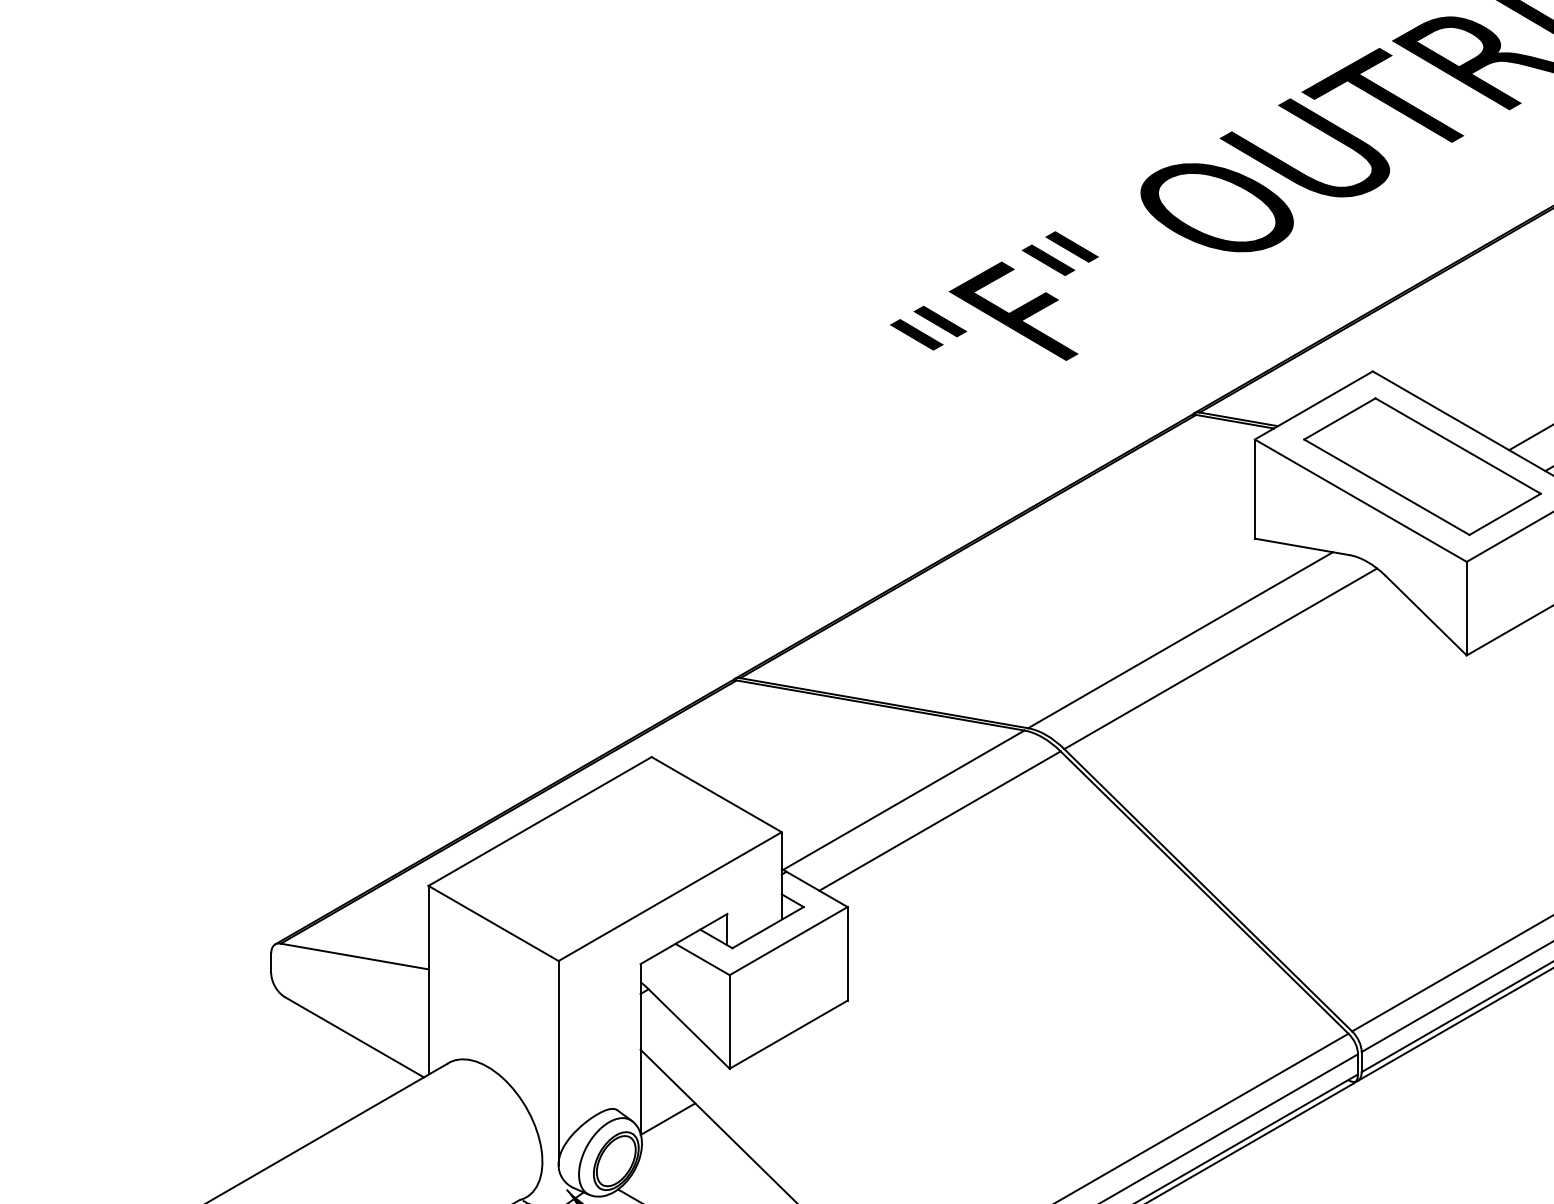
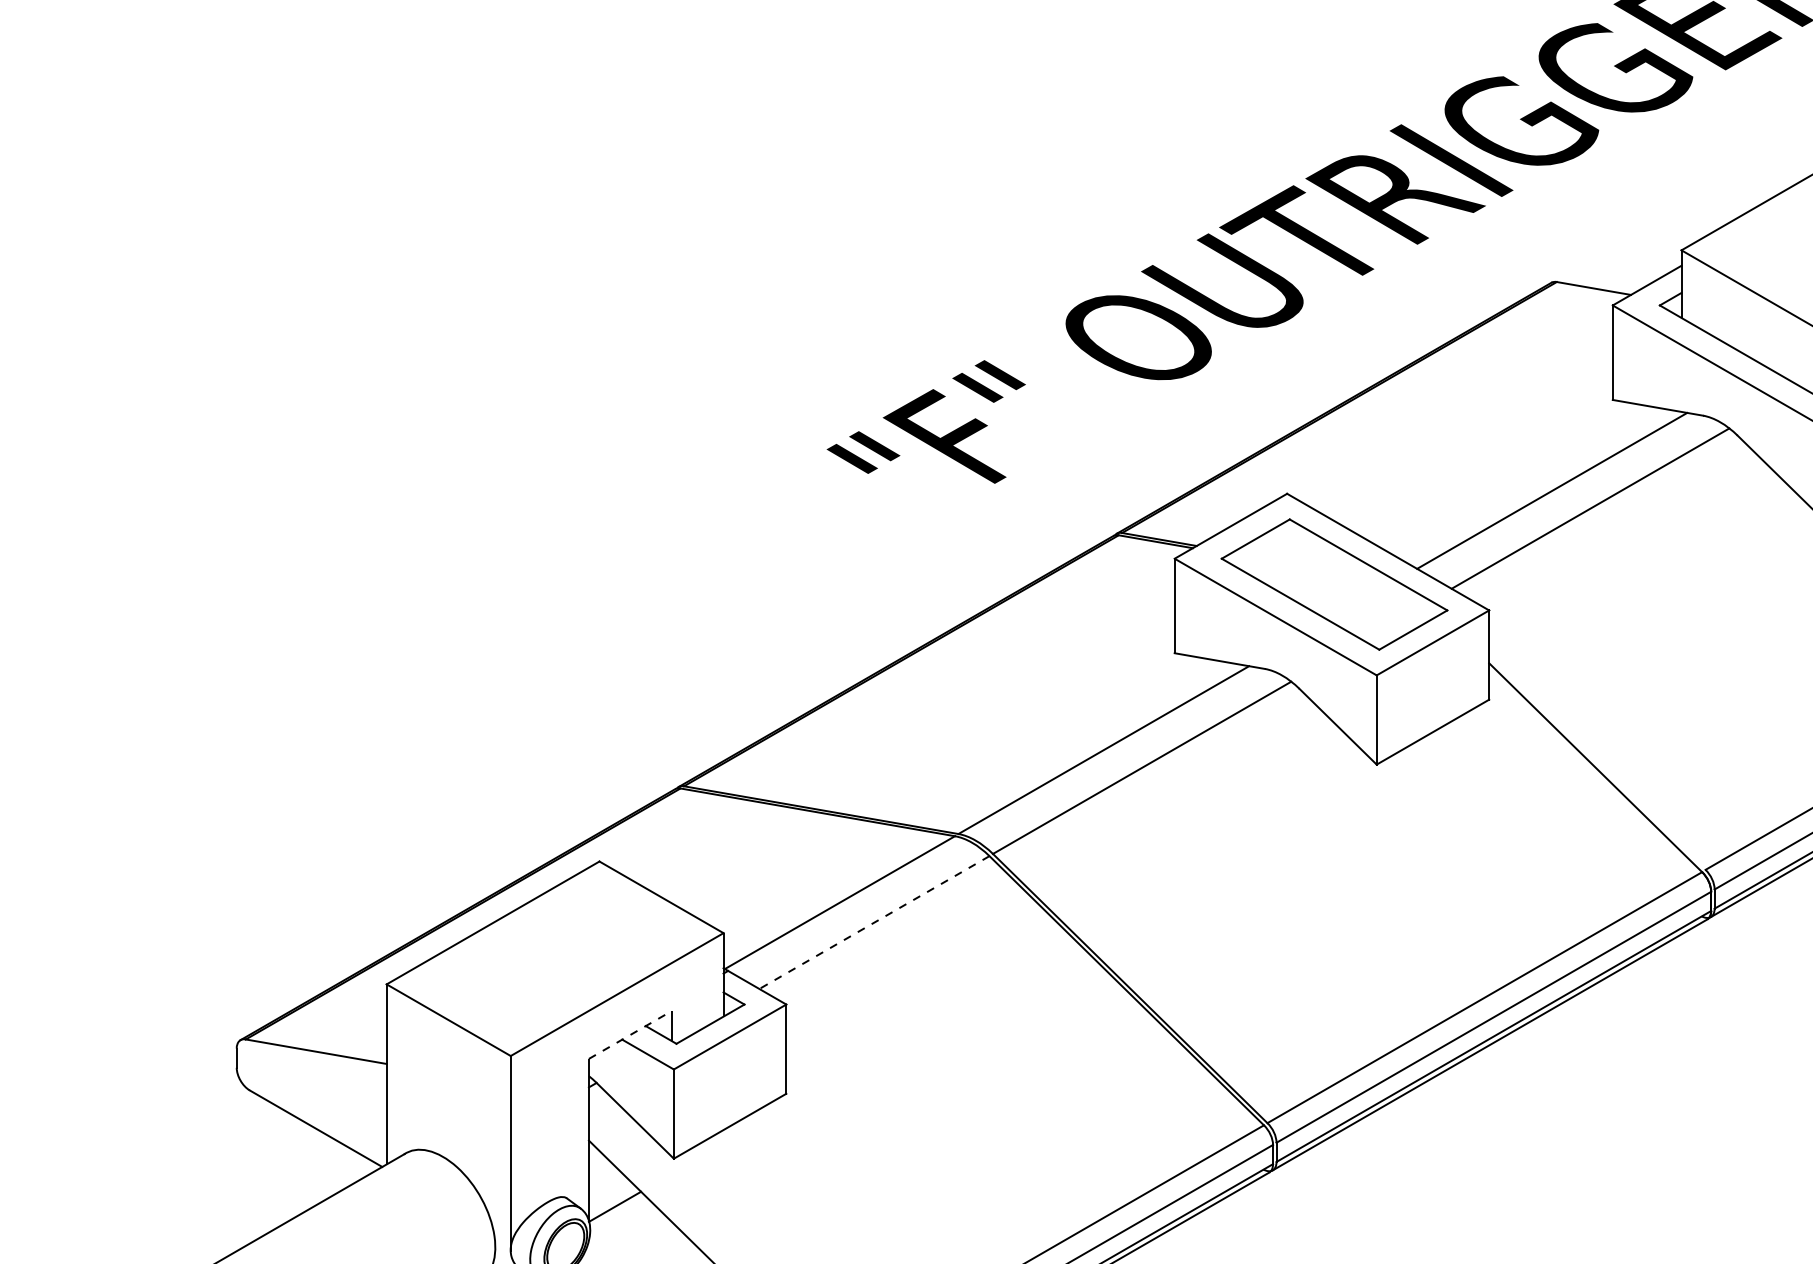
line: (940, 821) -> (874, 922), solid -> dashed
line: (684, 939) -> (630, 1035), solid -> dashed

